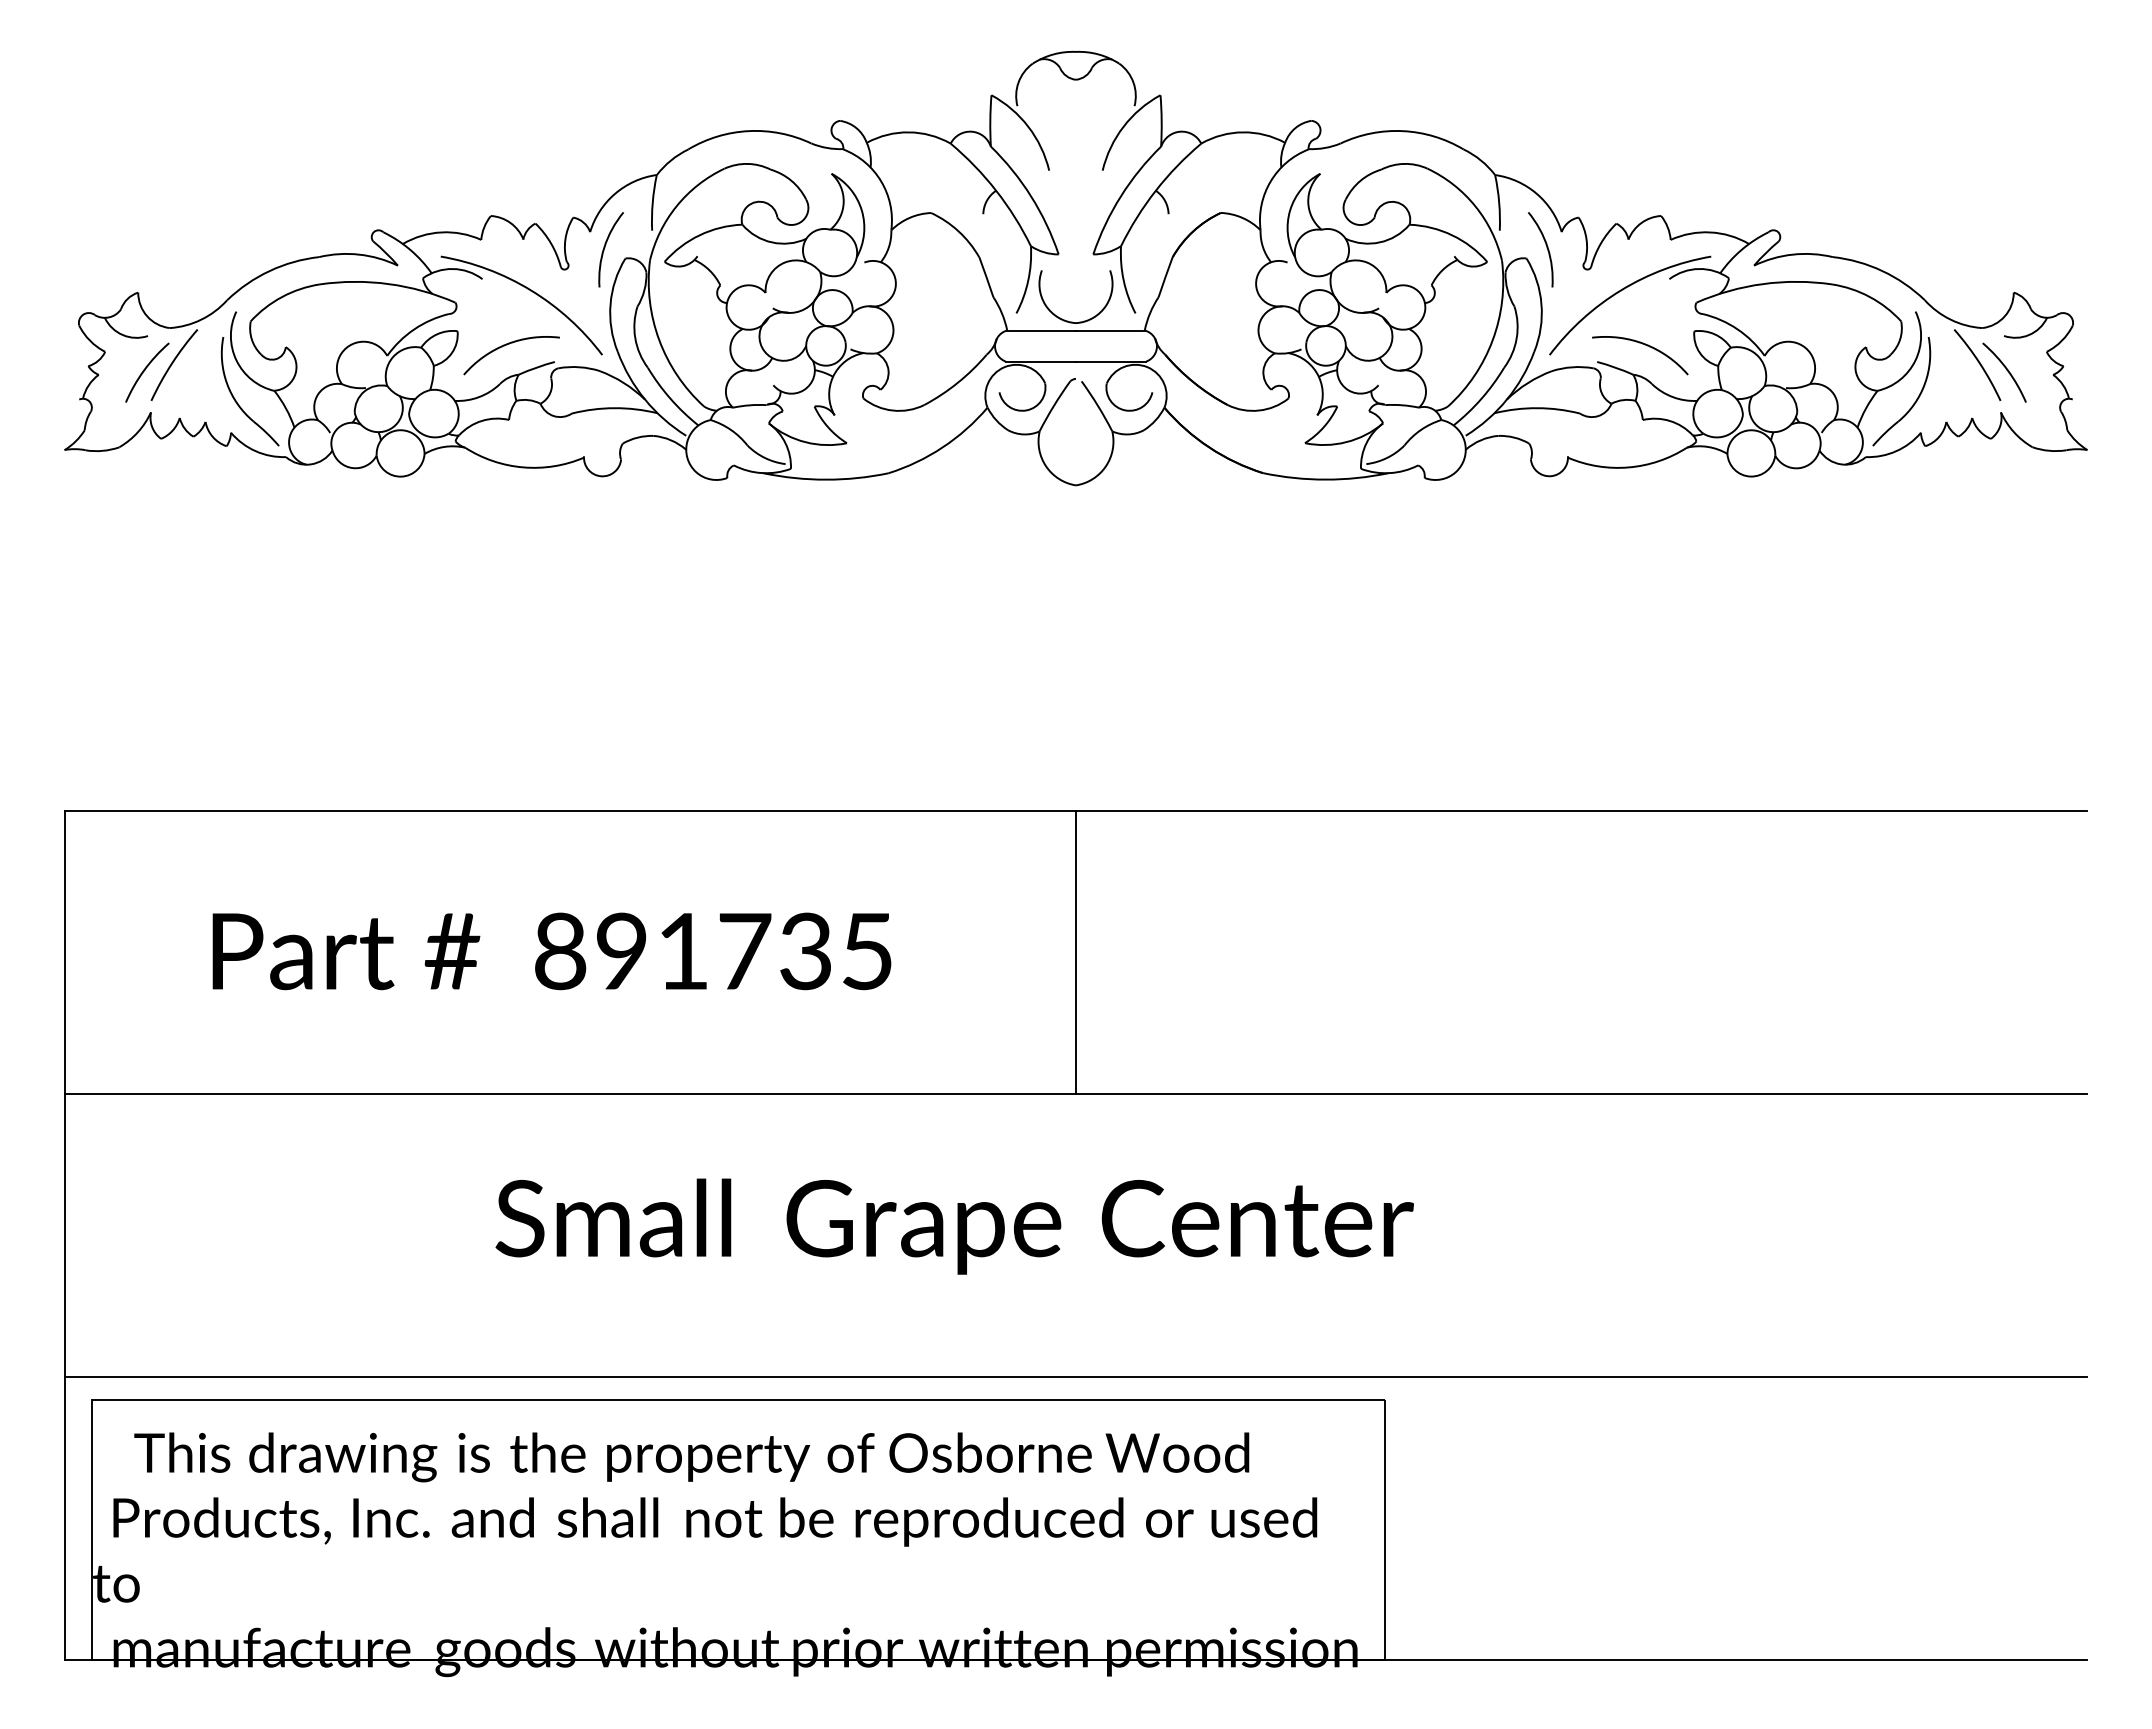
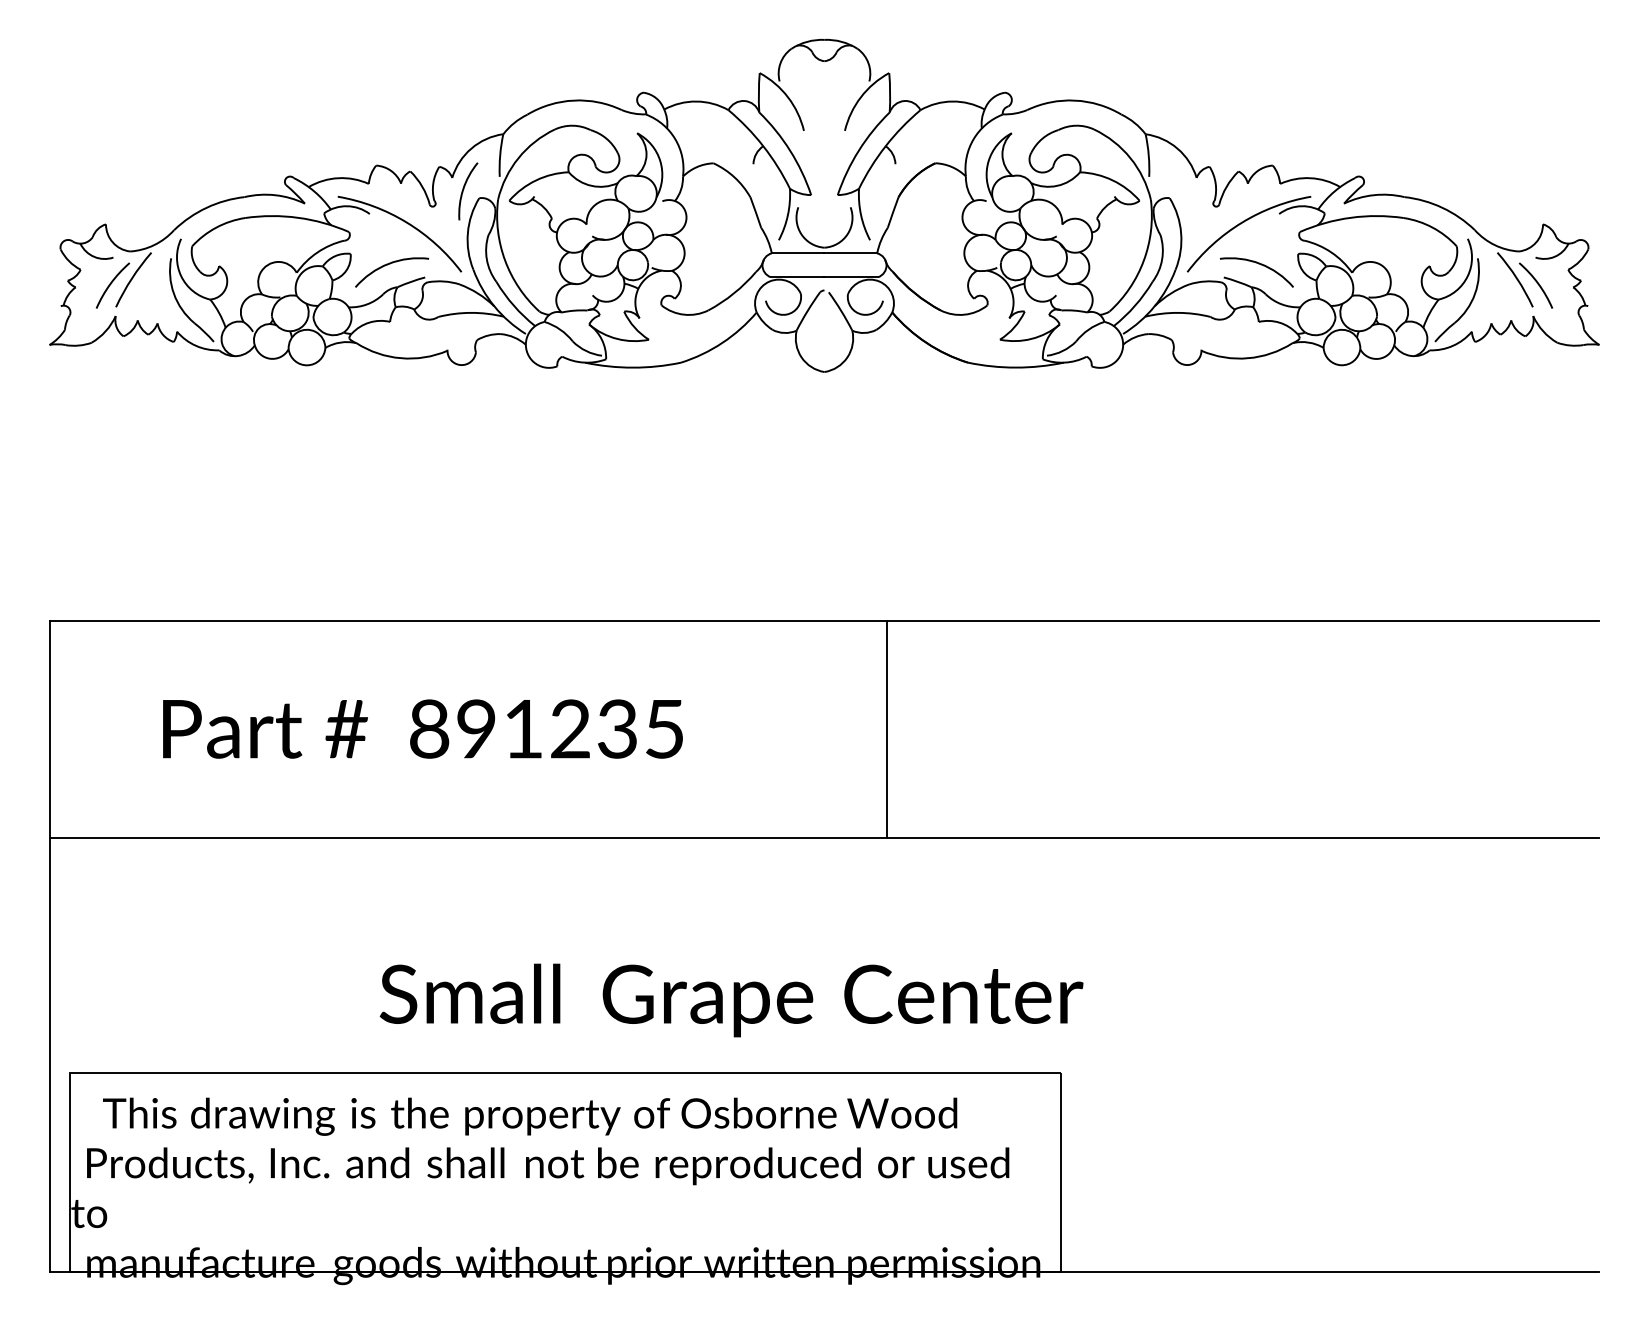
arc: (1546, 248) -> (1184, 190), removed
text: (745, 950) -> (571, 728), 891735 -> 891235
line: (1075, 952) -> (886, 729), moved
text: (954, 1226) -> (731, 1000), moved
line: (1075, 1377) -> (824, 1055), removed

